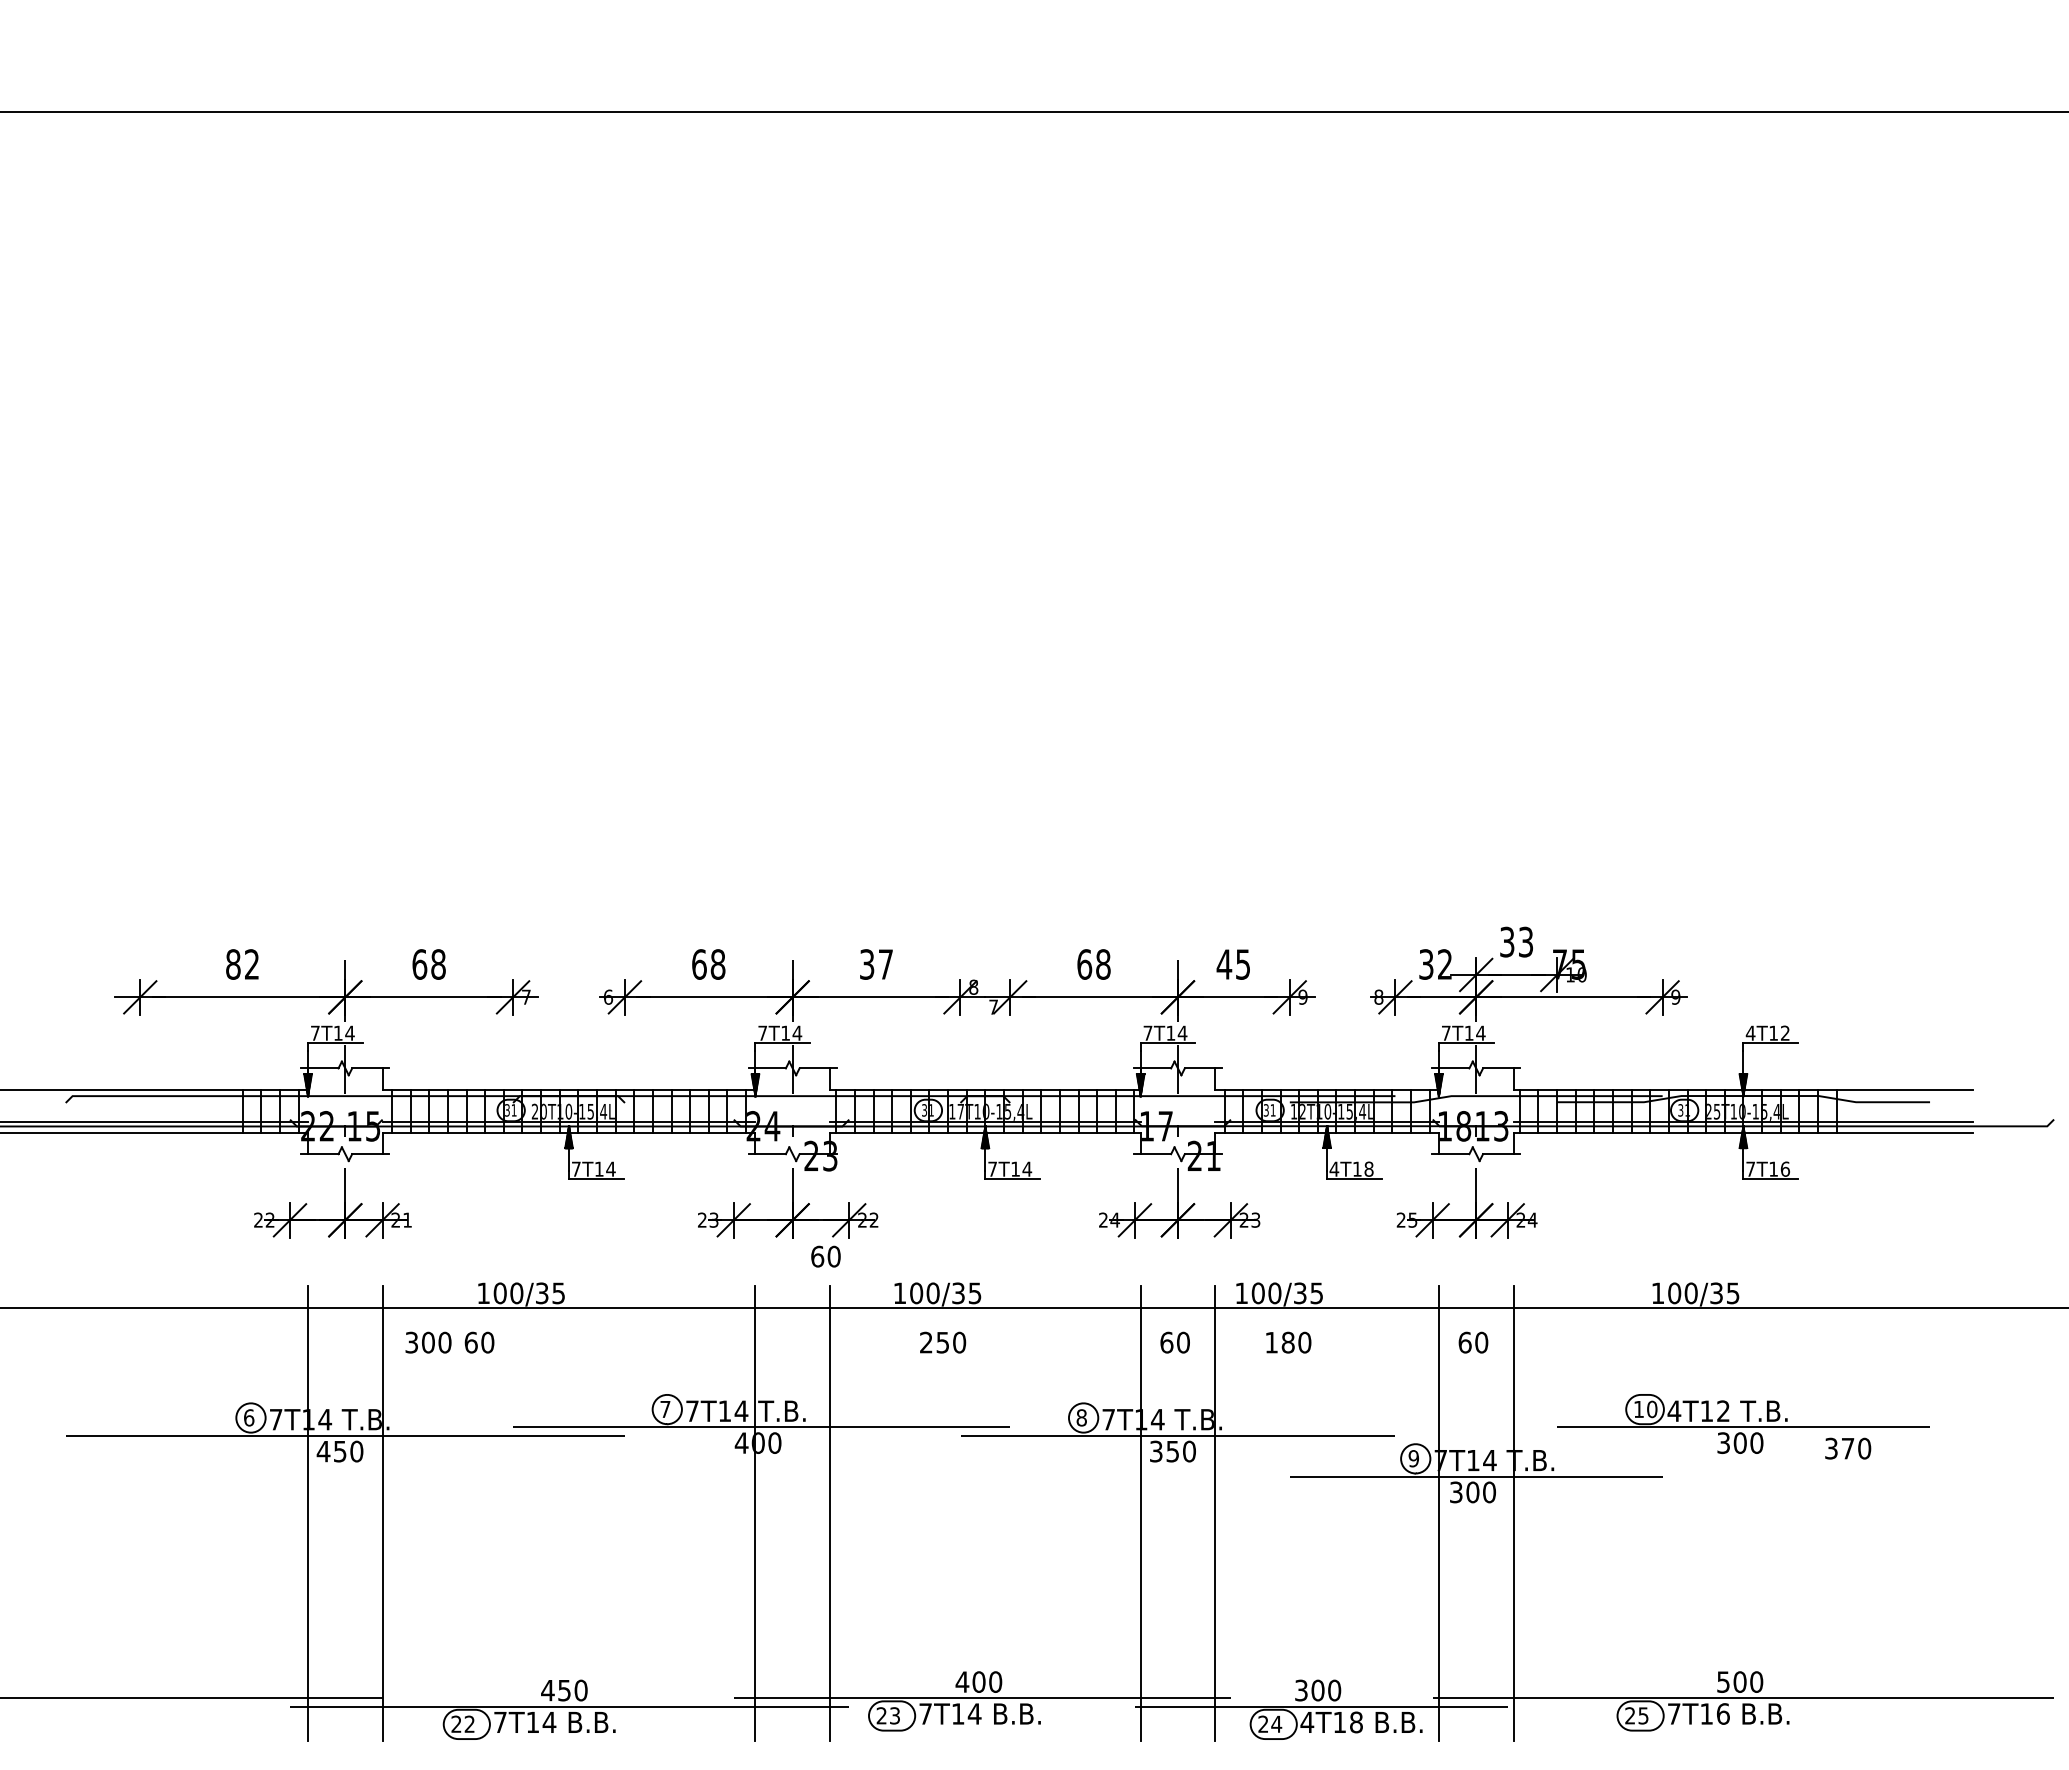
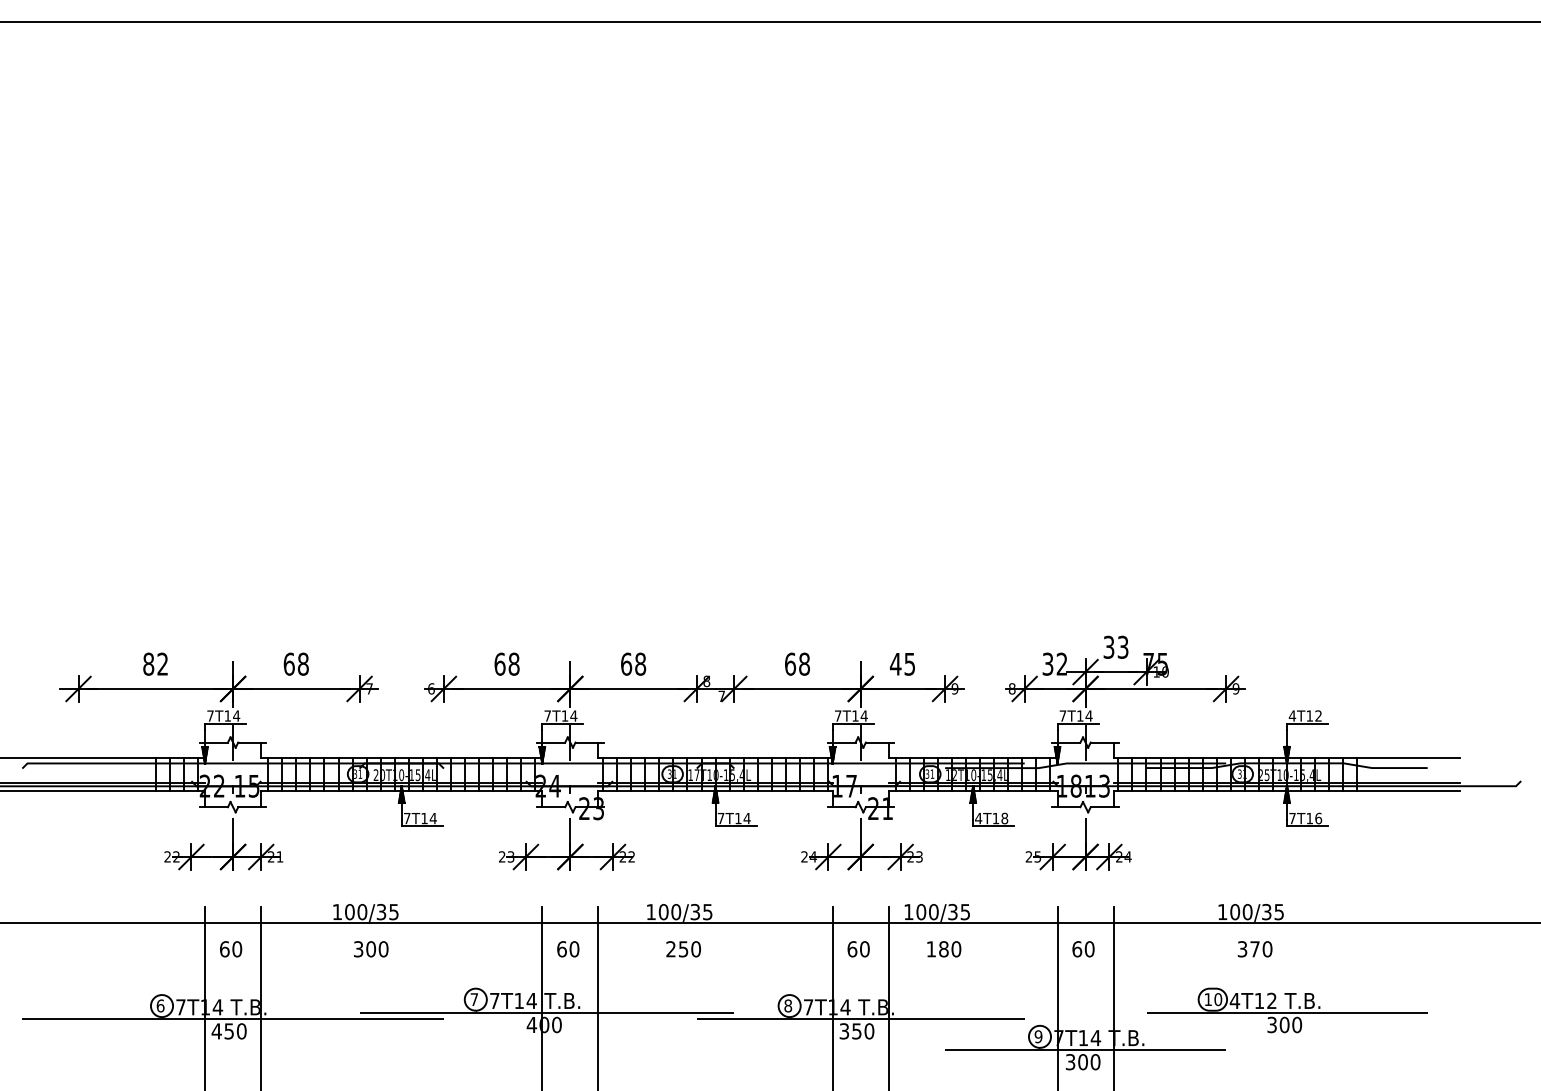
text: (876, 964) -> (633, 664), 37 -> 68
text: (825, 1256) -> (567, 949), moved
text: (428, 1342) -> (371, 949), moved
text: (479, 1342) -> (230, 949), moved
text: (1848, 1448) -> (1255, 949), moved

